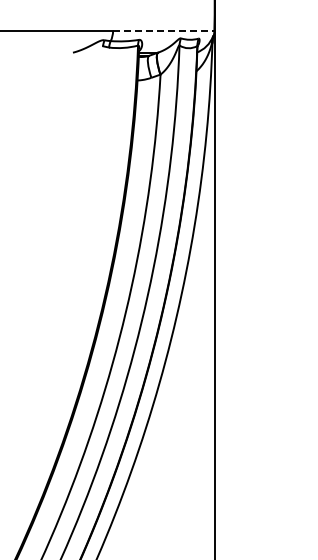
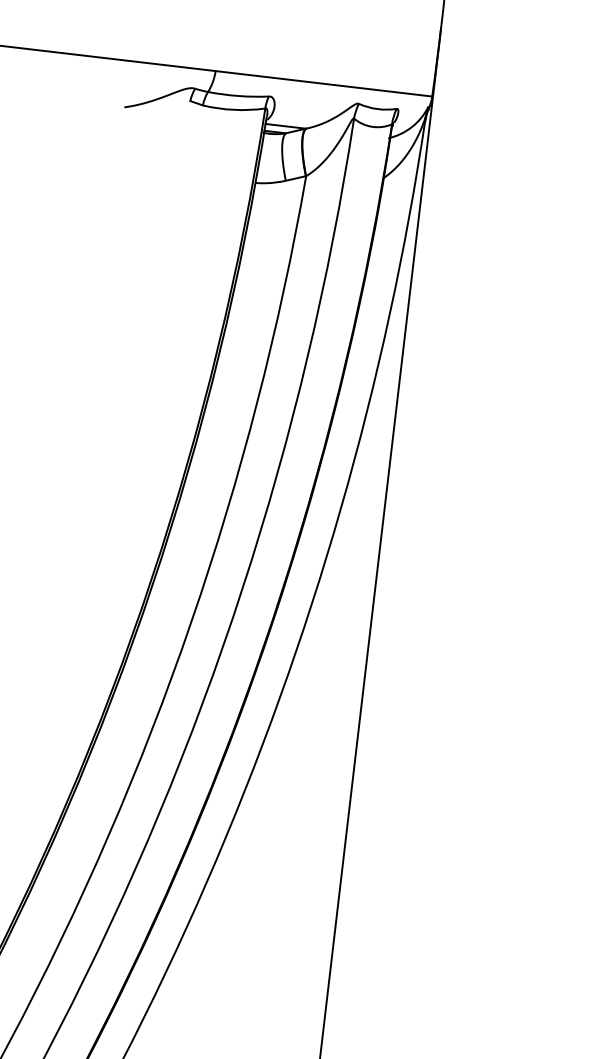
line: (163, 31) -> (323, 84), dashed -> solid

